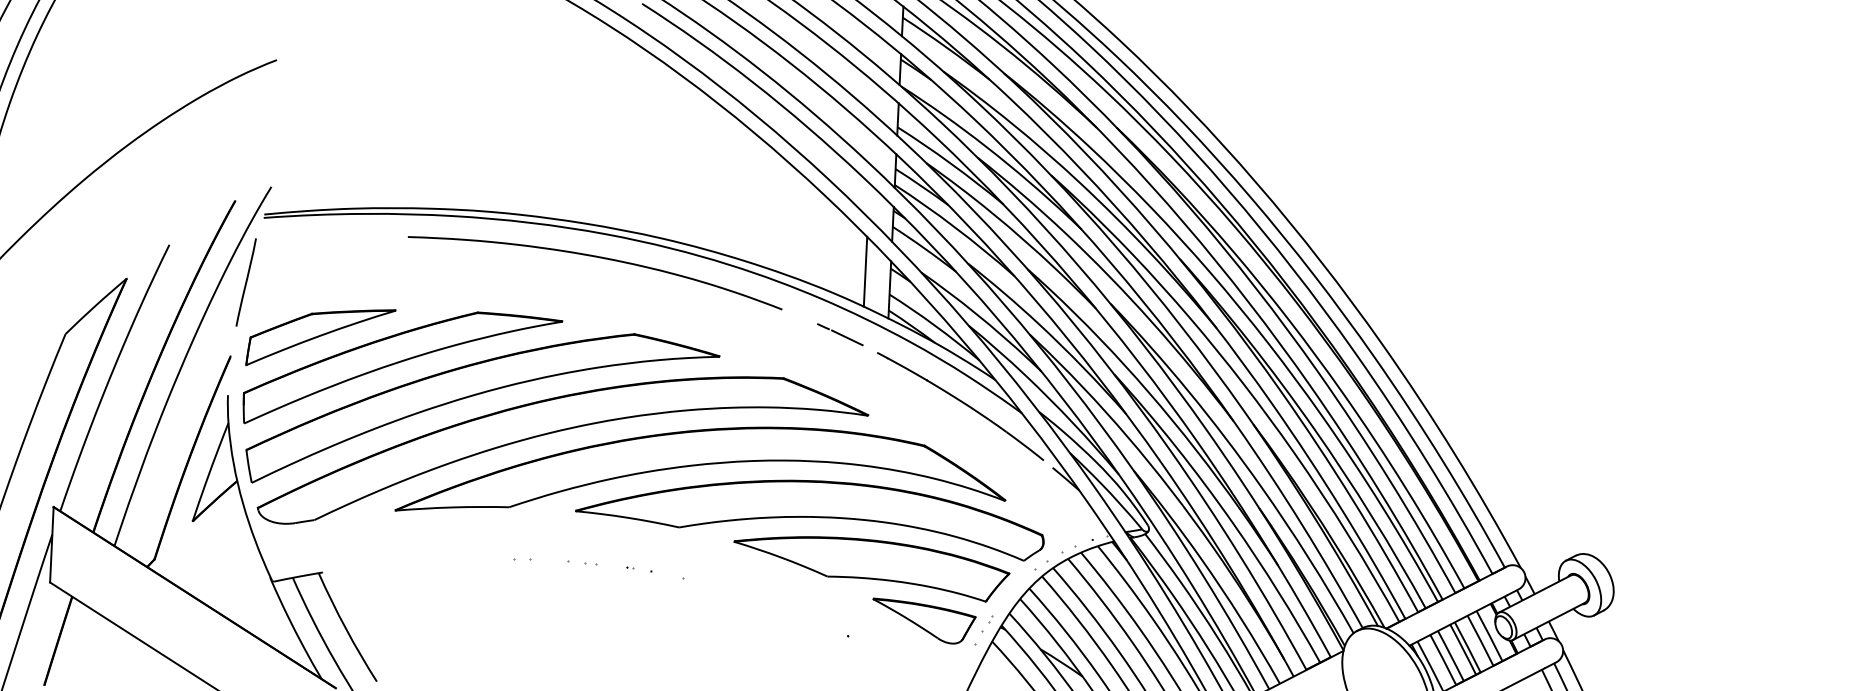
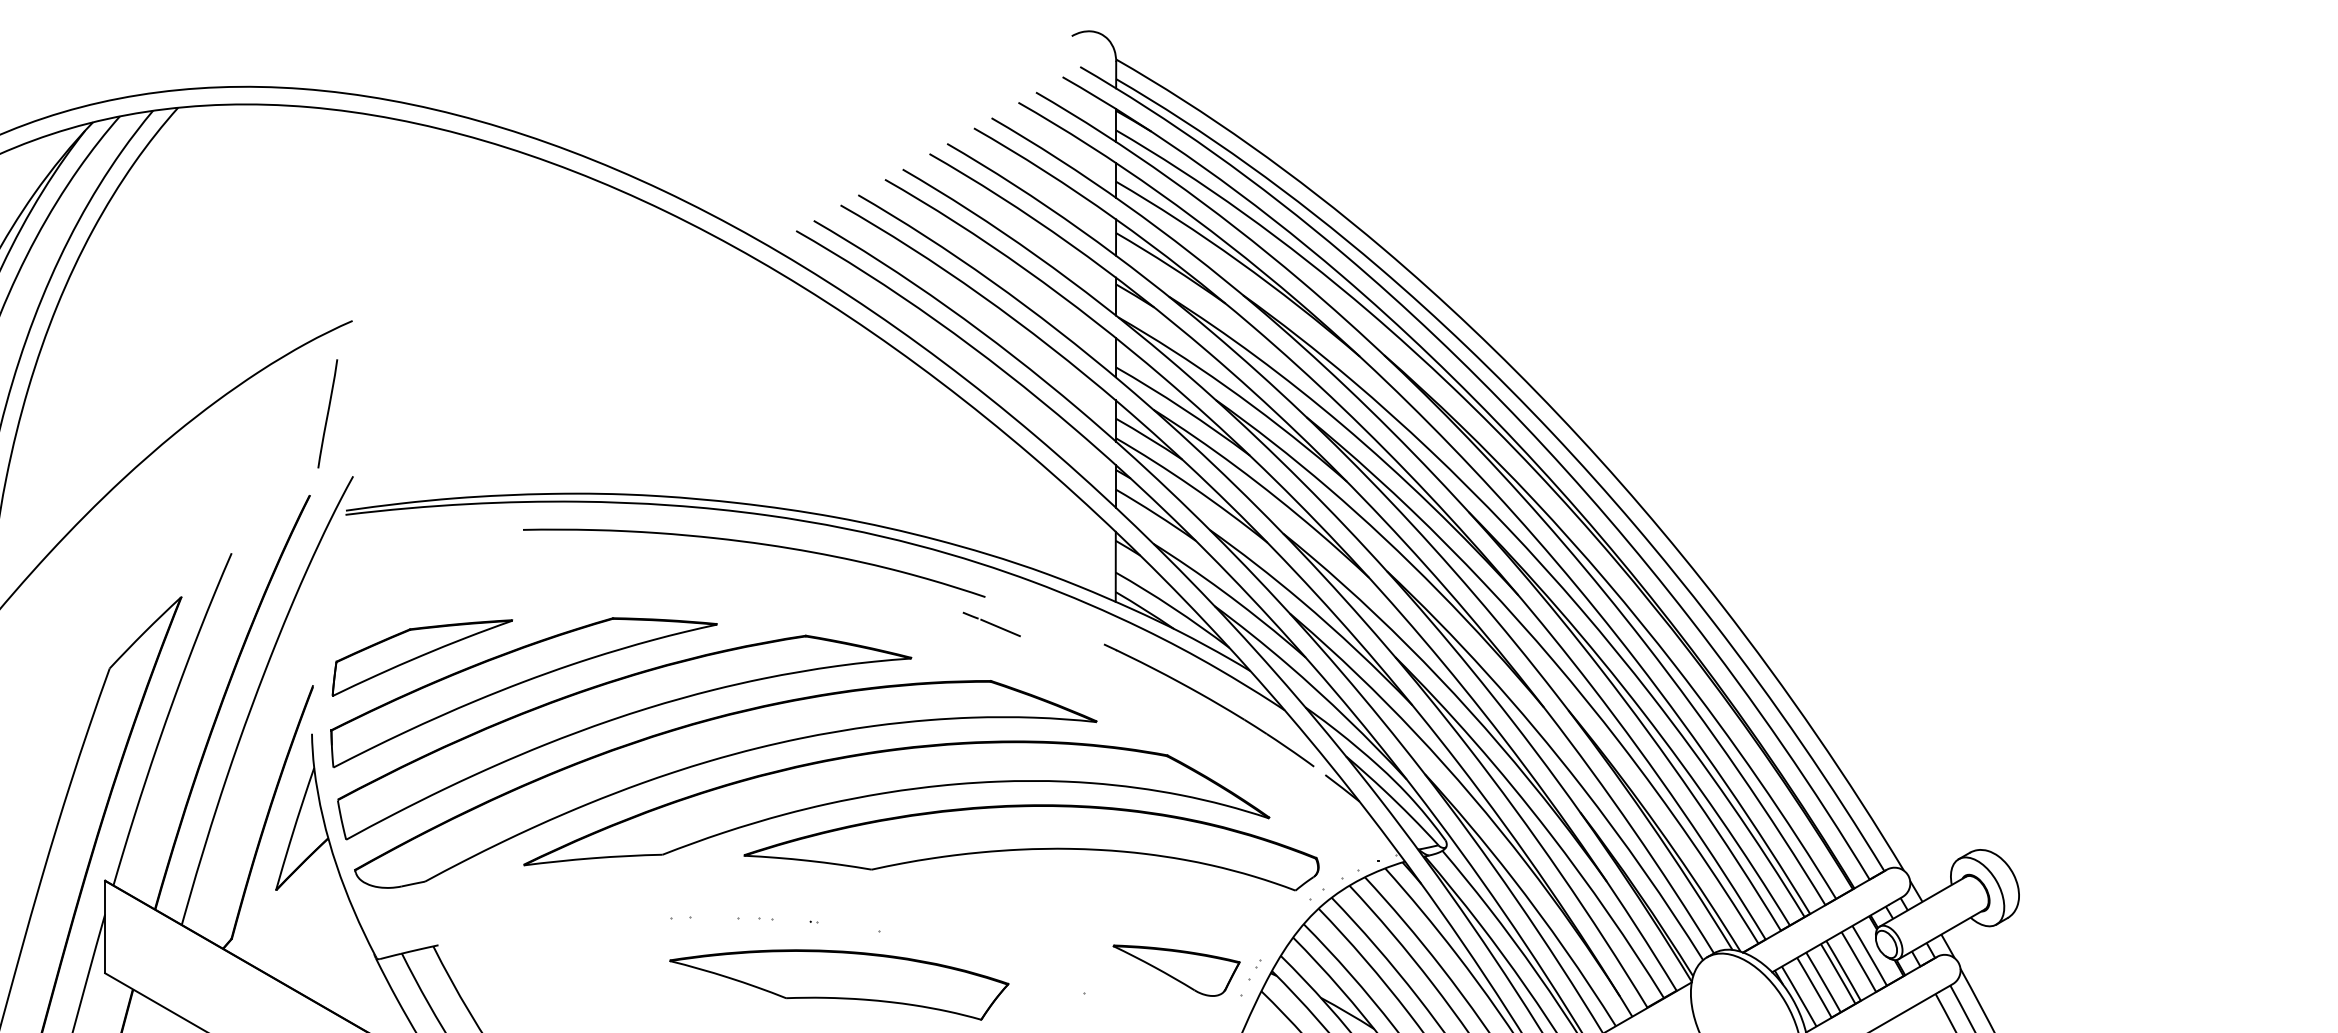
line: (865, 271) -> (1085, 545), removed
line: (245, 282) -> (327, 413), moved
line: (840, 334) -> (991, 624), moved
part: (871, 567) -> (839, 984), moved

